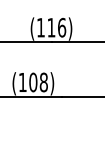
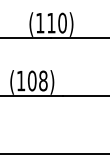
text: (62, 27) -> (63, 22), (116) -> (110)

